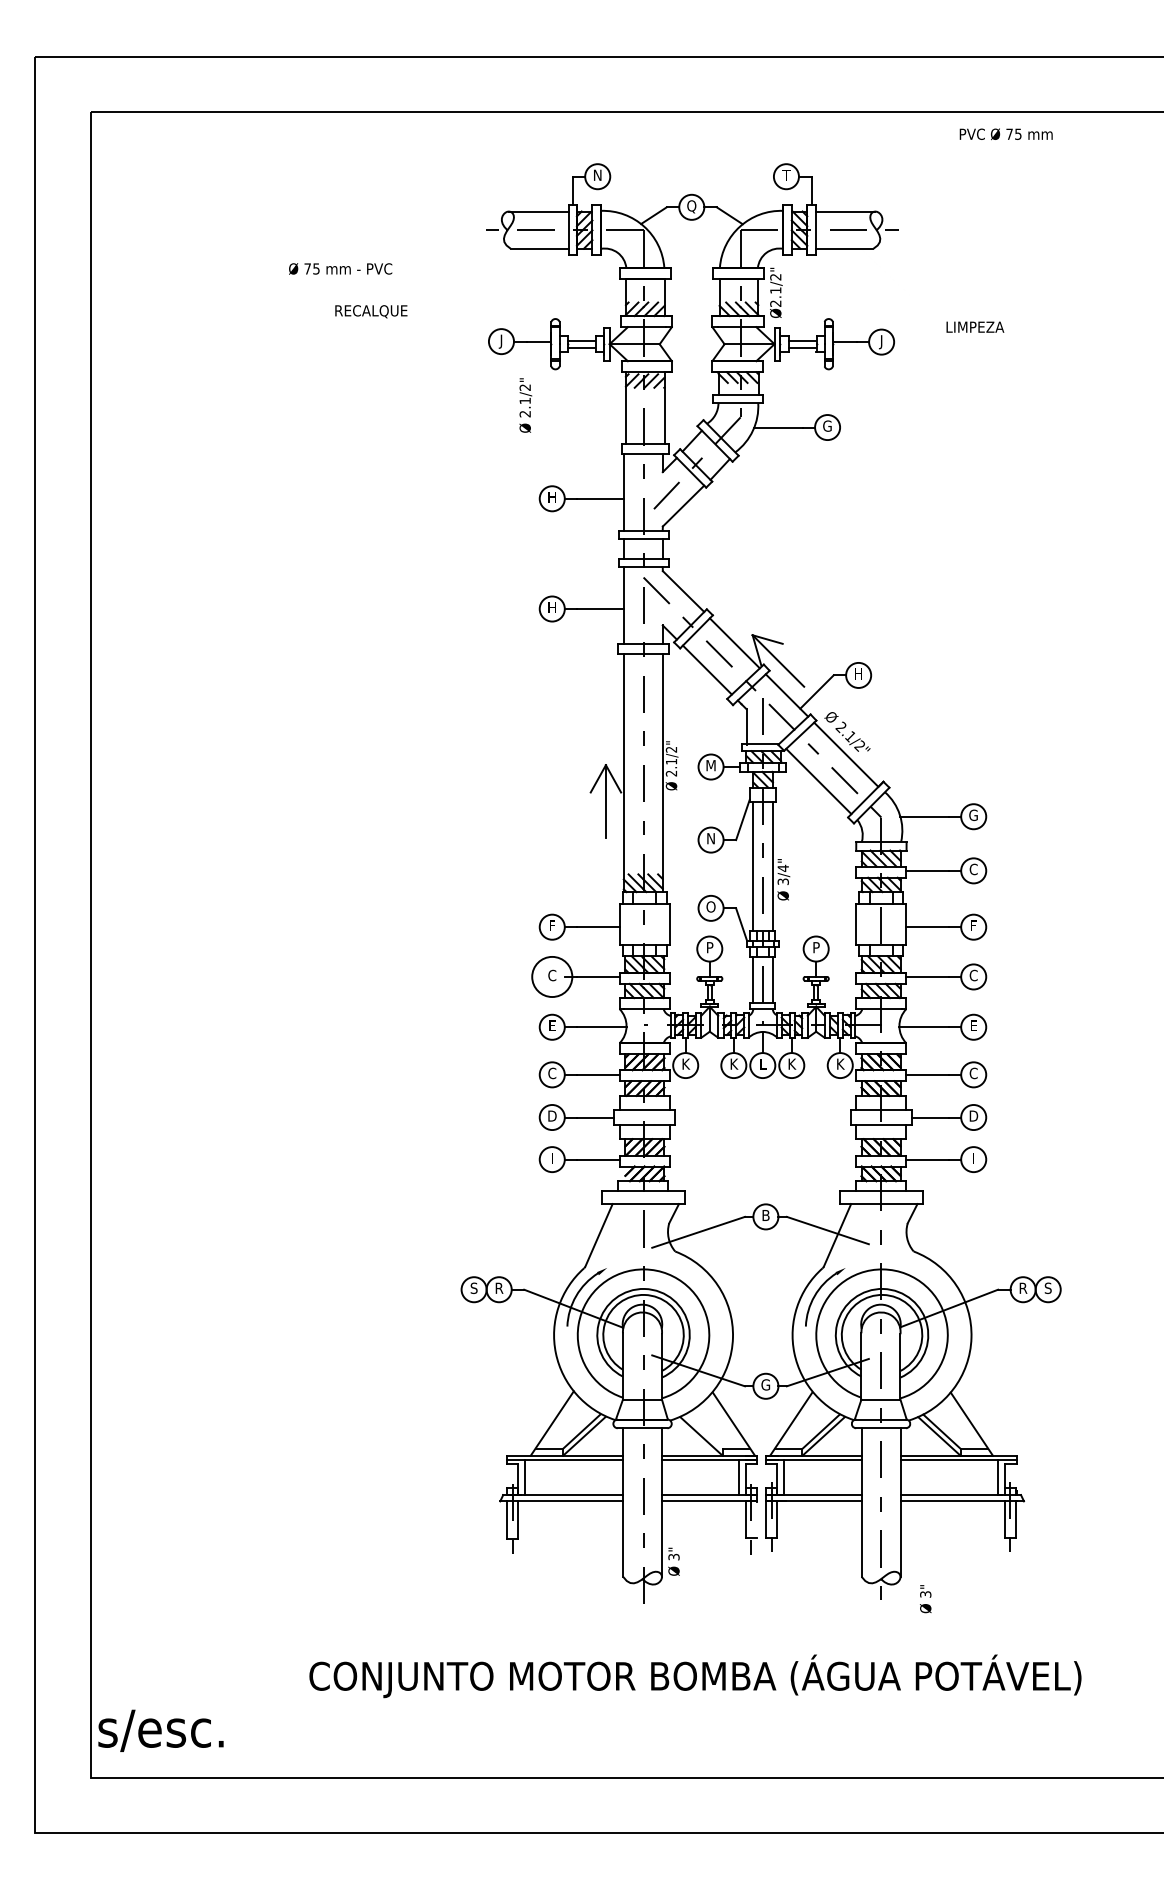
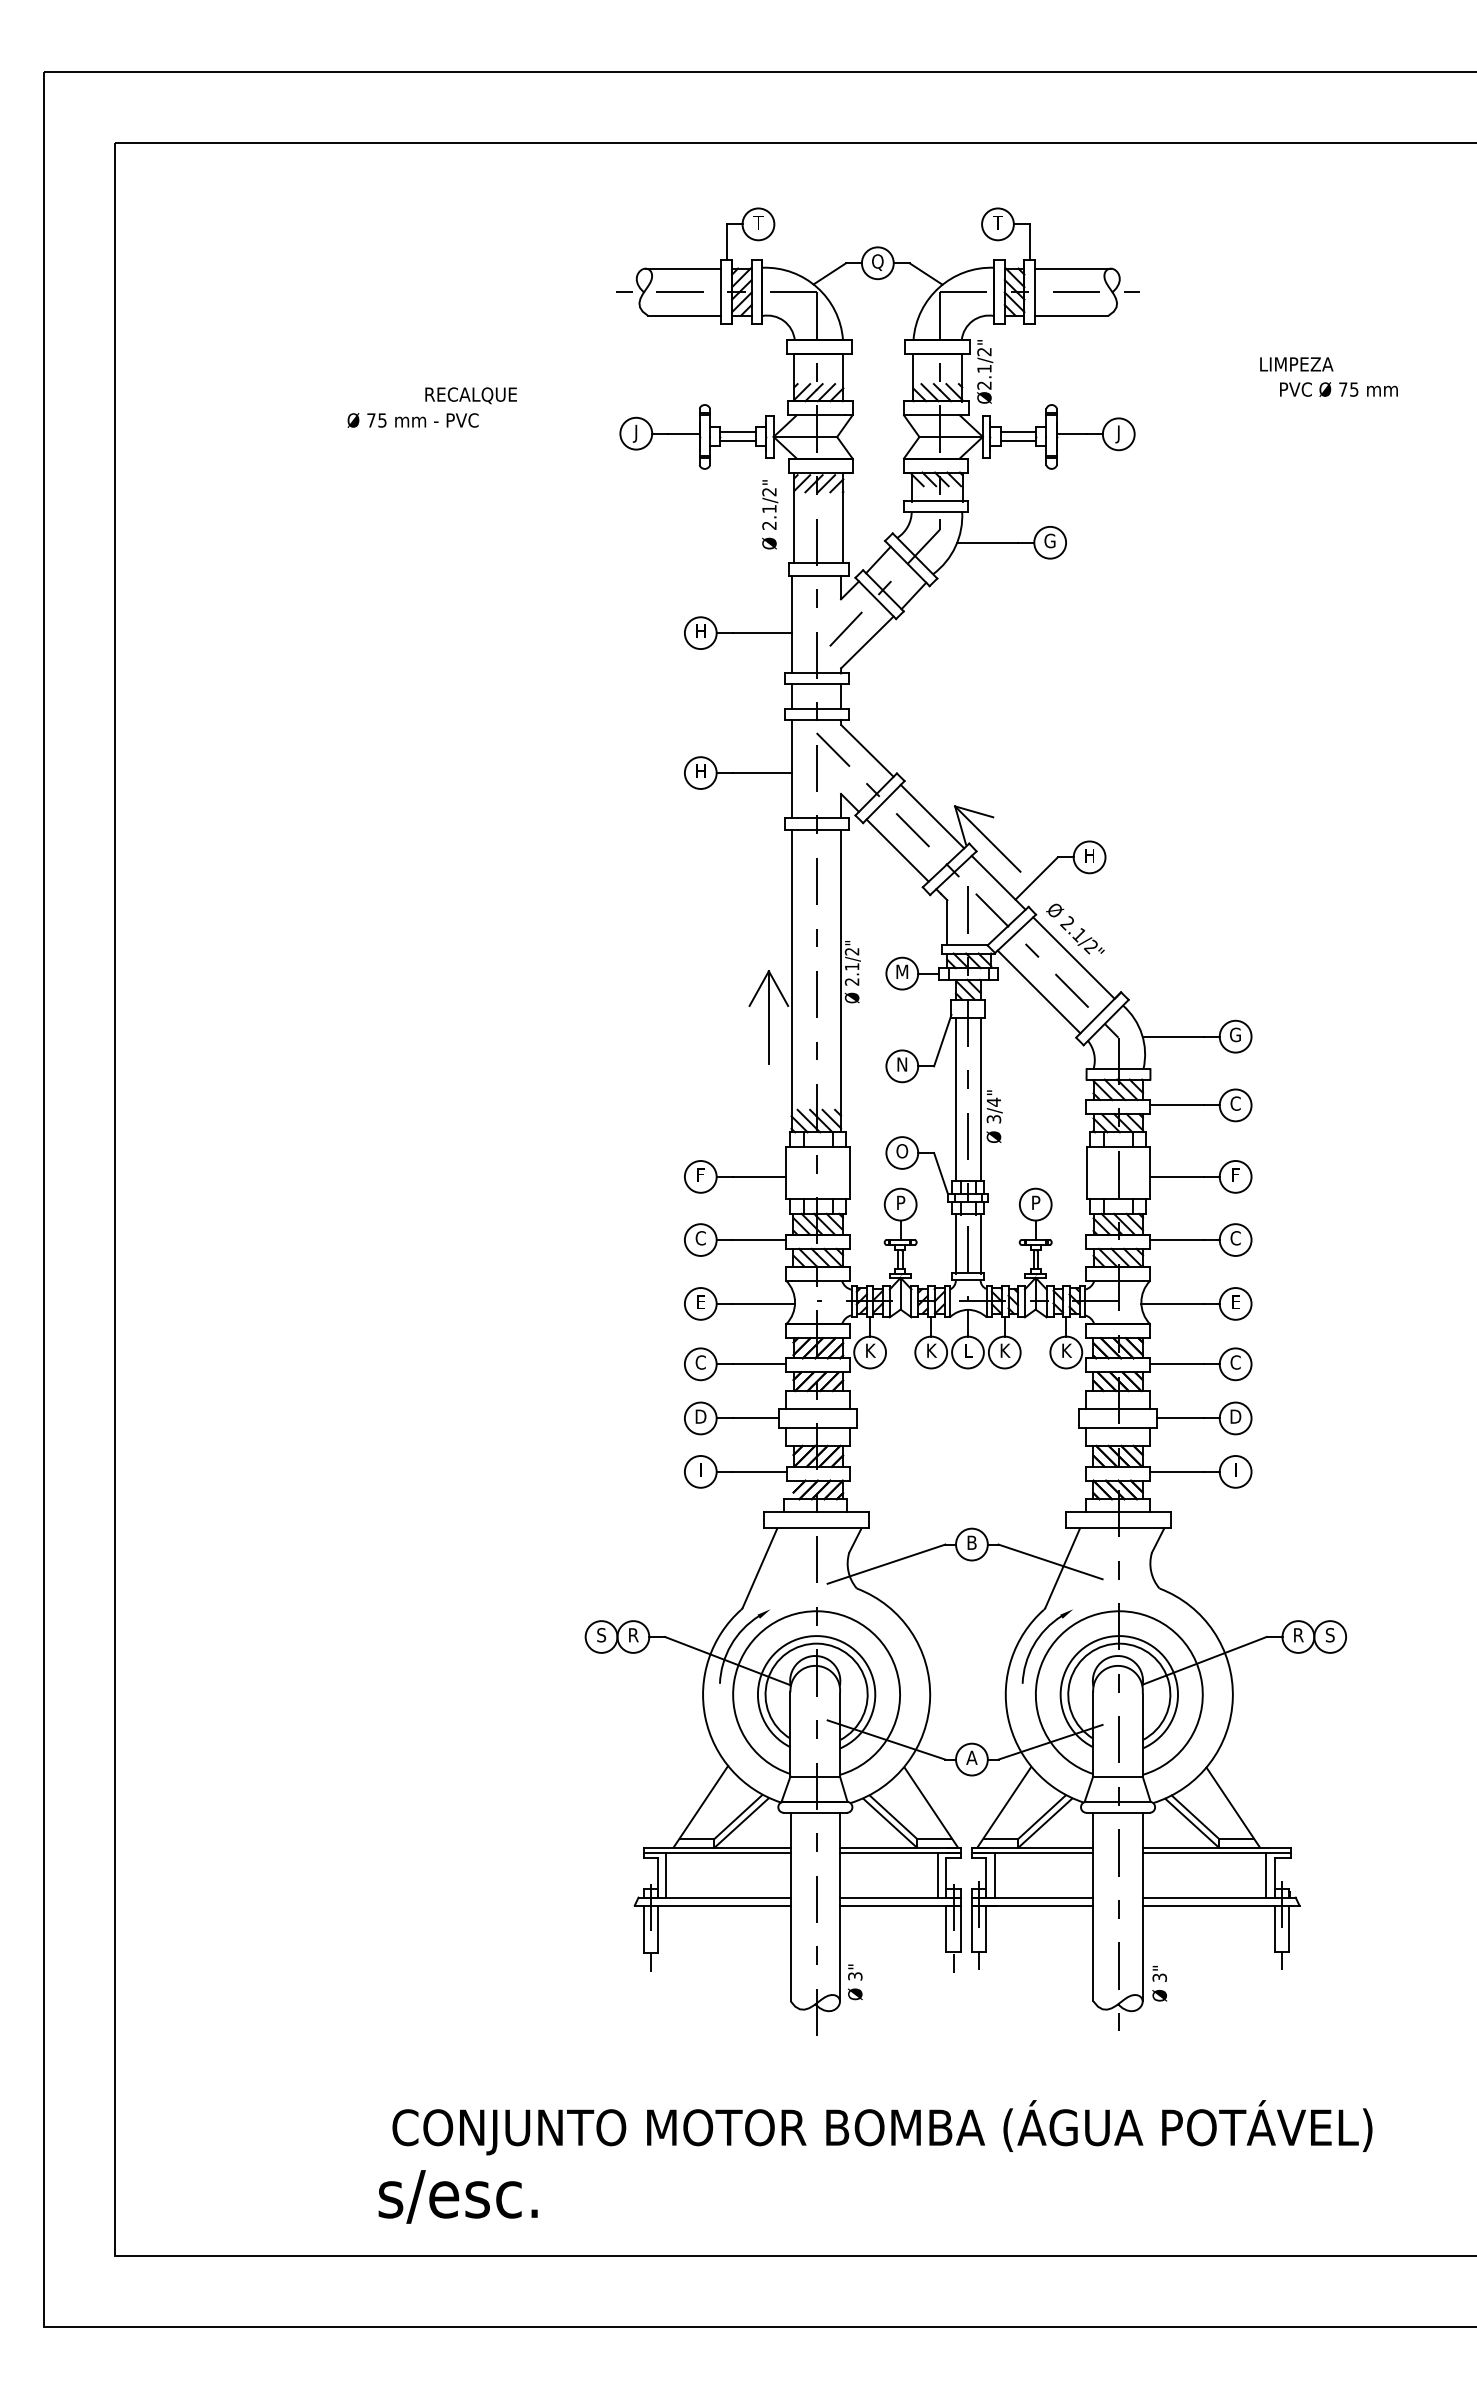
text: (1005, 134) -> (1338, 389), moved
text: (597, 175) -> (758, 222), N -> T
text: (340, 268) -> (412, 420), moved
text: (975, 327) -> (1296, 364), moved
text: (526, 405) -> (770, 514), moved
circle: (552, 976) -> (700, 1239), size x0.62
text: (765, 1384) -> (971, 1757), G -> A
line: (704, 1431) -> (893, 1816), added
line: (756, 1519) -> (960, 1928), added
text: (925, 1598) -> (1159, 1983), moved
text: (160, 1730) -> (457, 2196), moved

